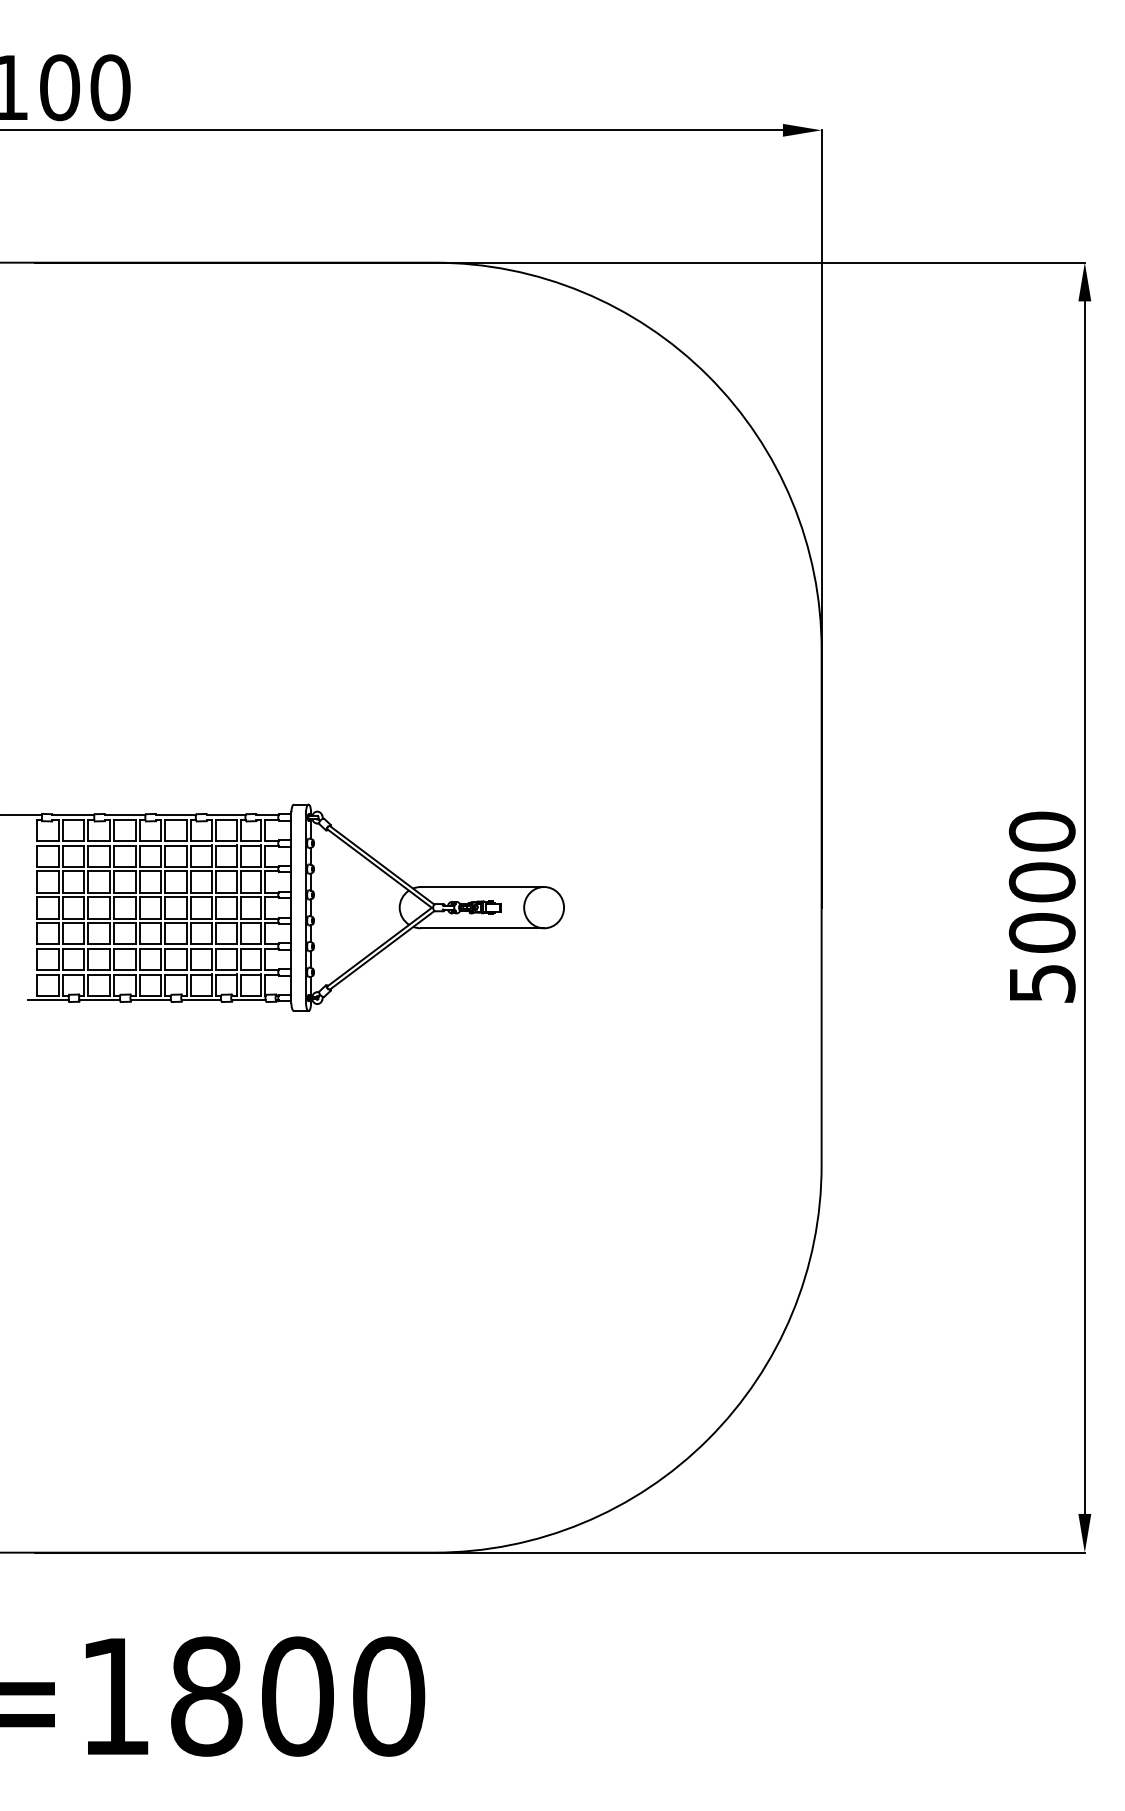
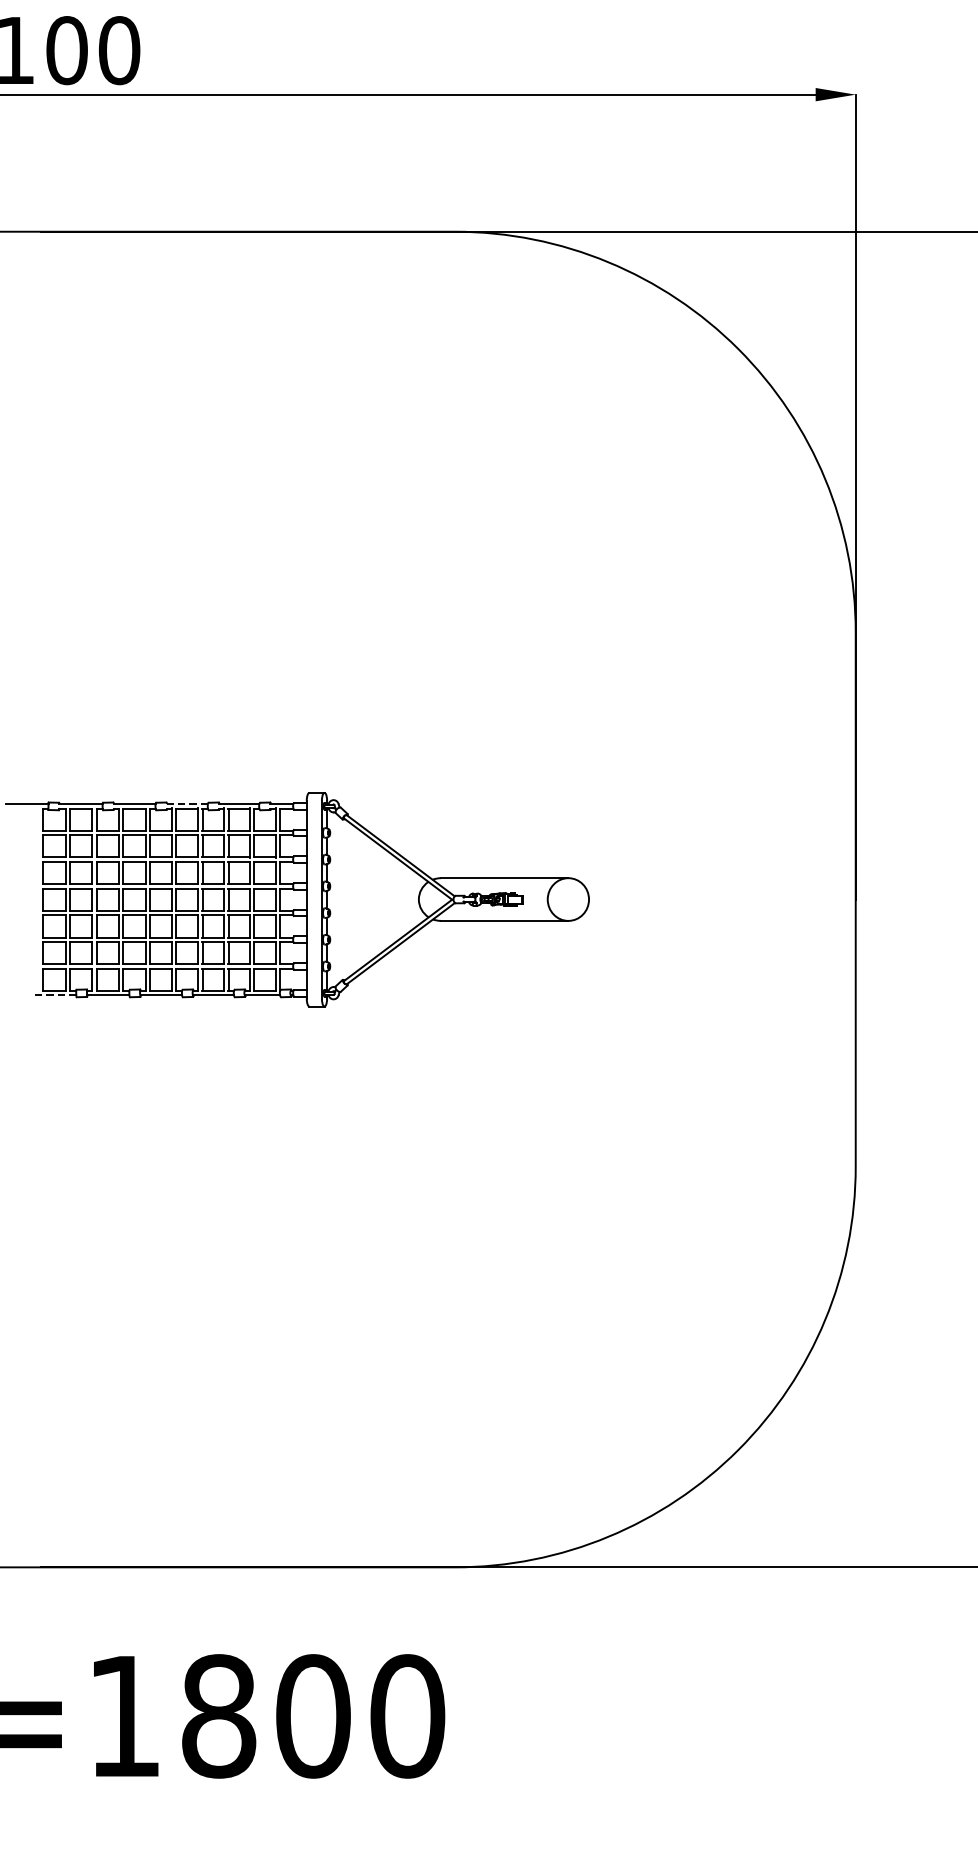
line: (176, 815) -> (187, 804), solid -> dashed
line: (48, 1000) -> (55, 995), solid -> dashed

